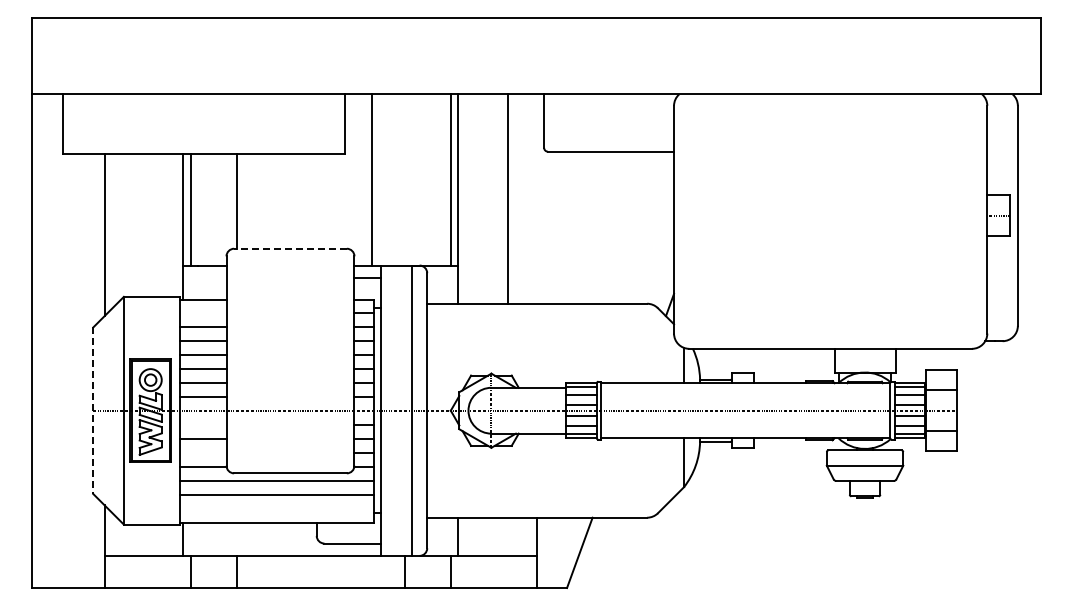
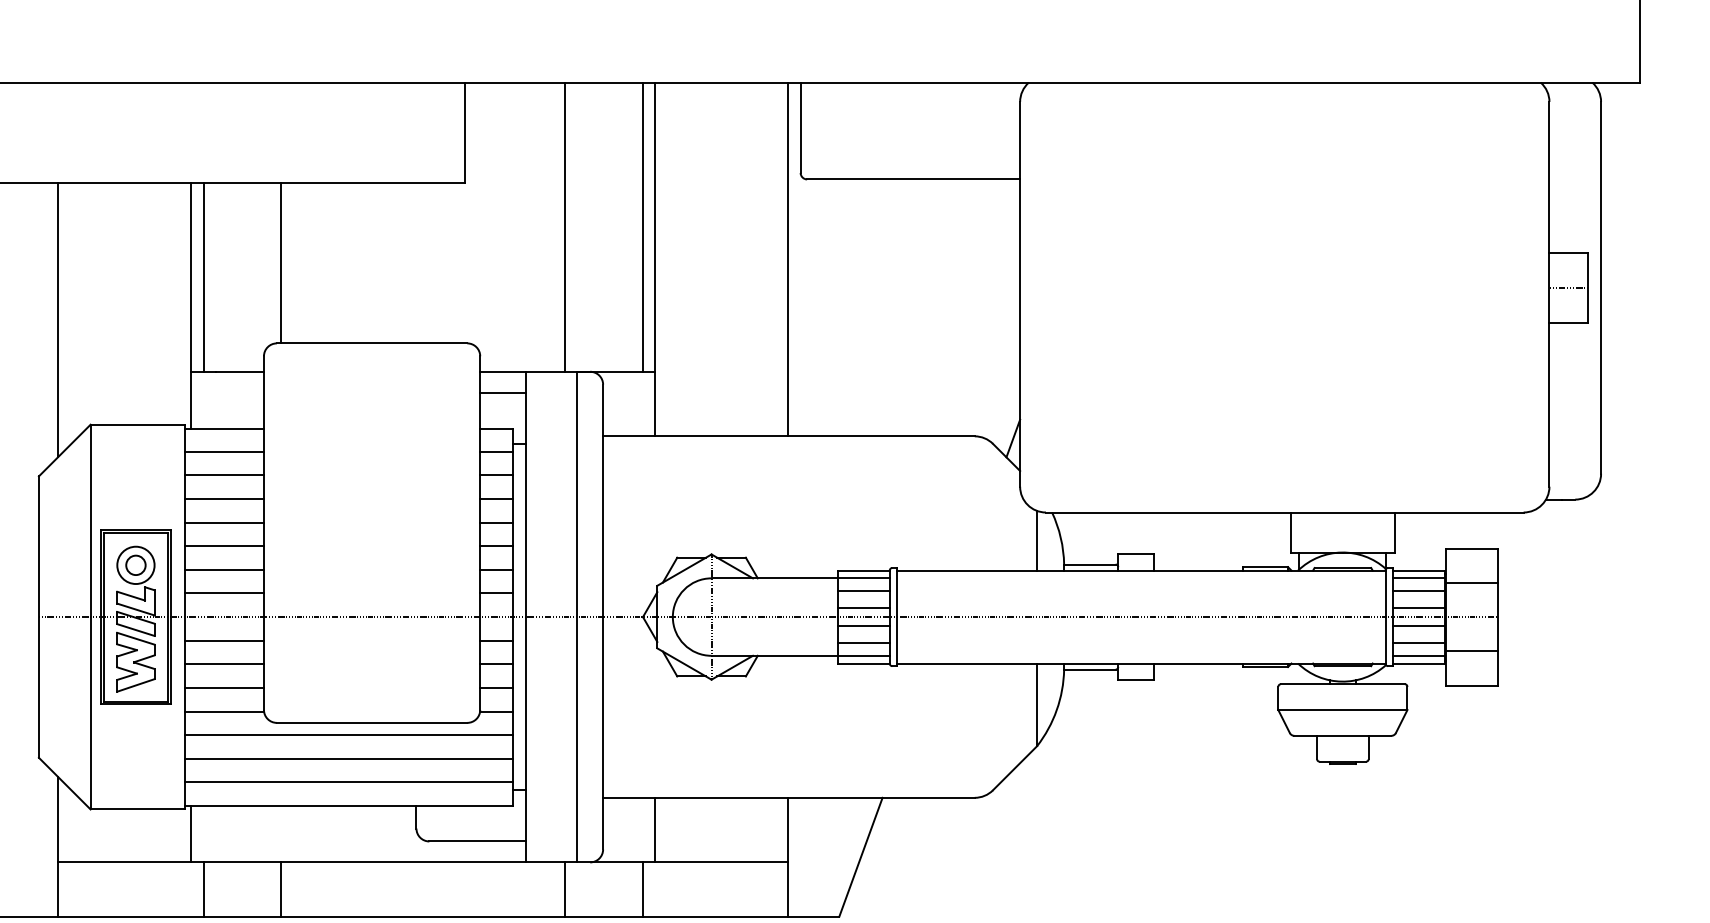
line: (371, 179) -> (564, 226), moved
line: (507, 198) -> (787, 258), moved
line: (289, 248) -> (370, 342), dashed -> solid
line: (202, 312) -> (223, 451), added
line: (93, 411) -> (39, 618), dashed -> solid
line: (202, 424) -> (223, 640), added
line: (202, 452) -> (223, 687), added
line: (276, 508) -> (348, 782), added

